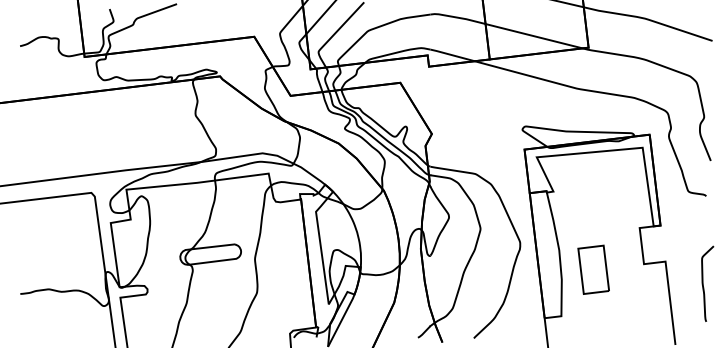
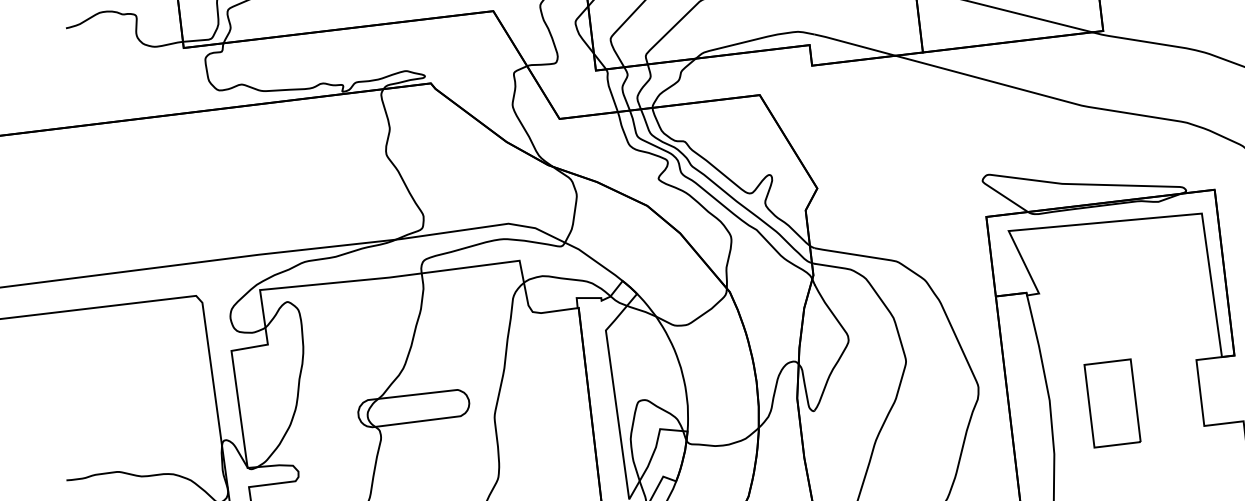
part: (593, 269) -> (1112, 402), moved

